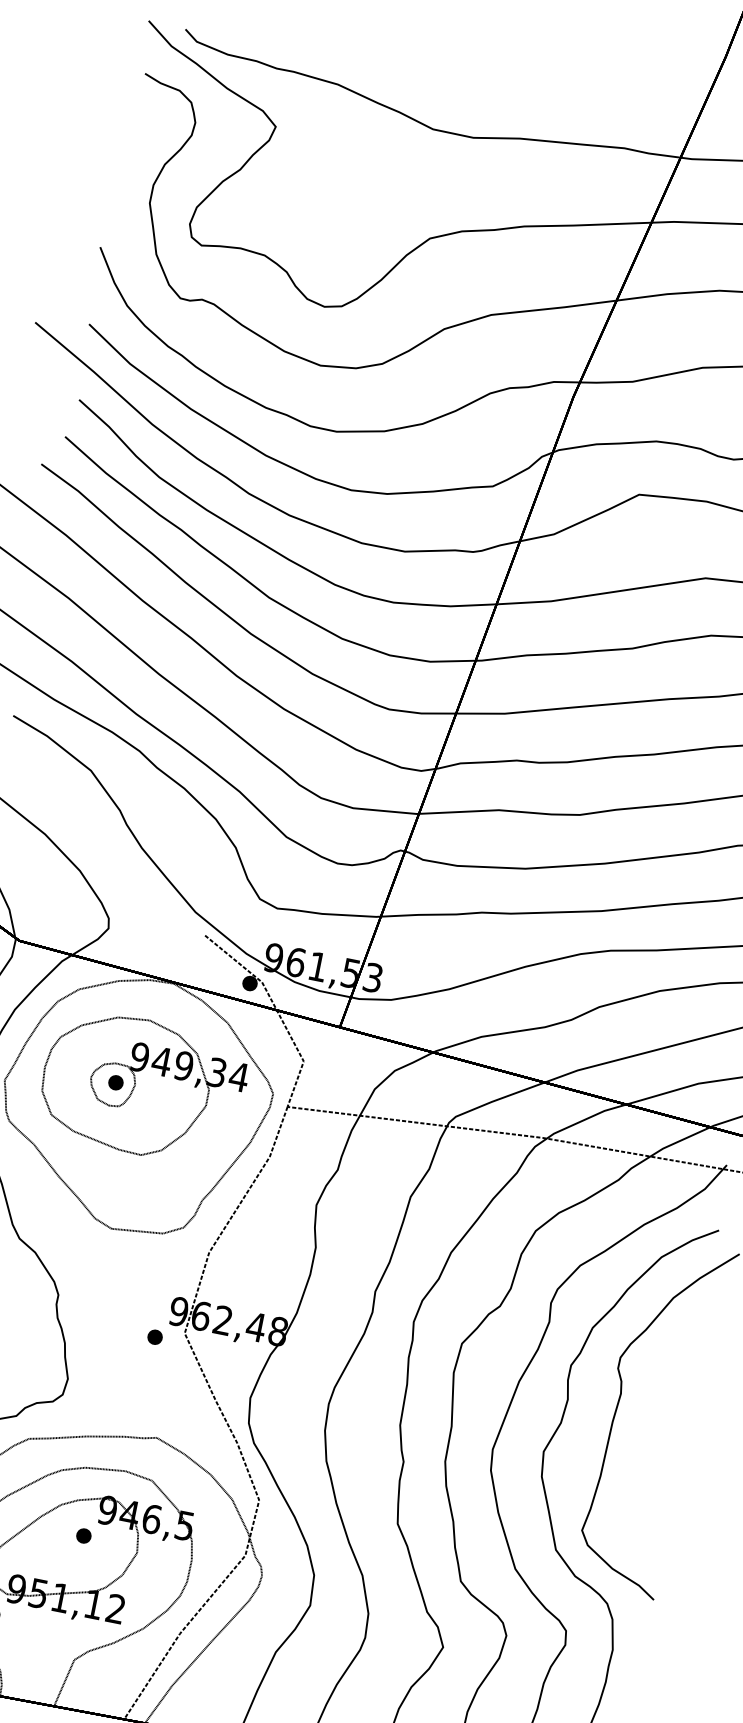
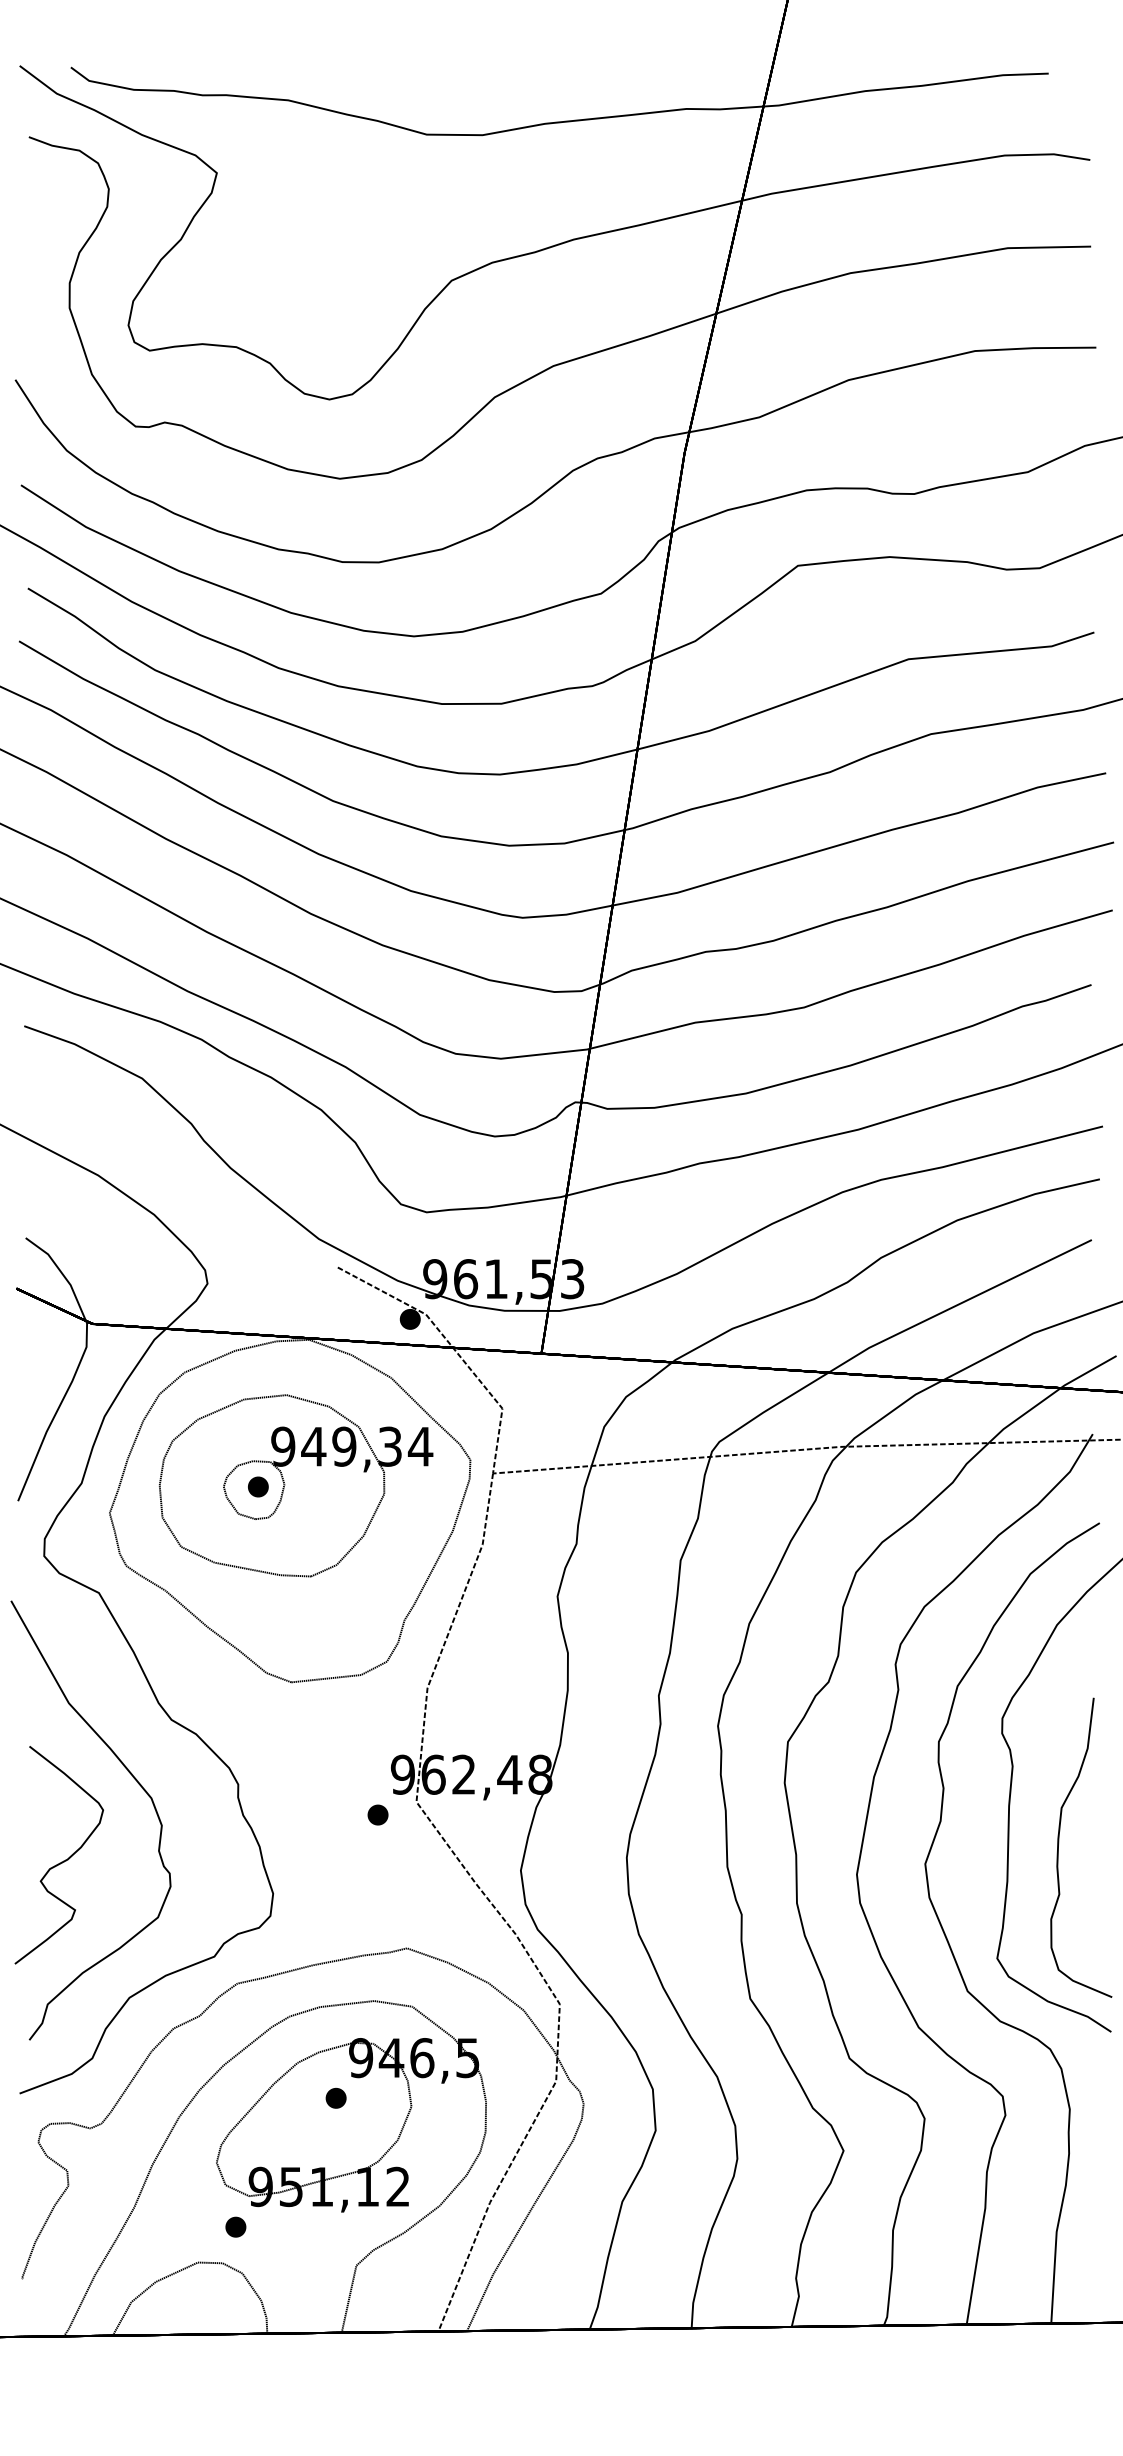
curve: (643, 1456) -> (1059, 1843), added

